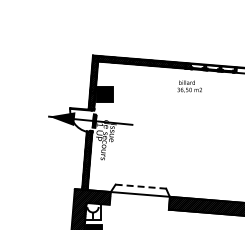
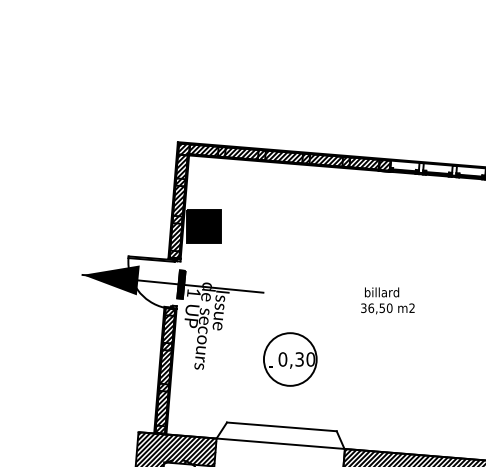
text: (189, 86) -> (387, 300), moved
part: (144, 155) -> (289, 359), added
line: (141, 186) -> (283, 426), dashed -> solid

